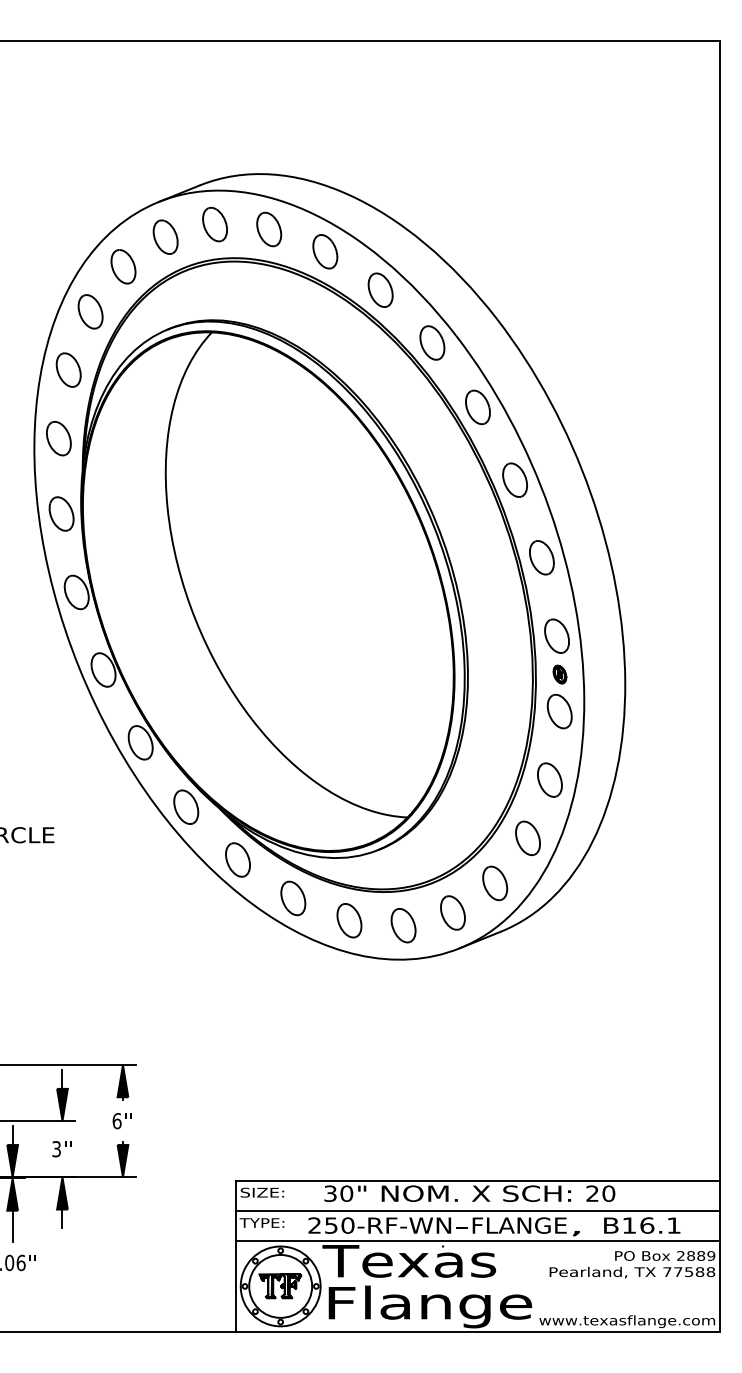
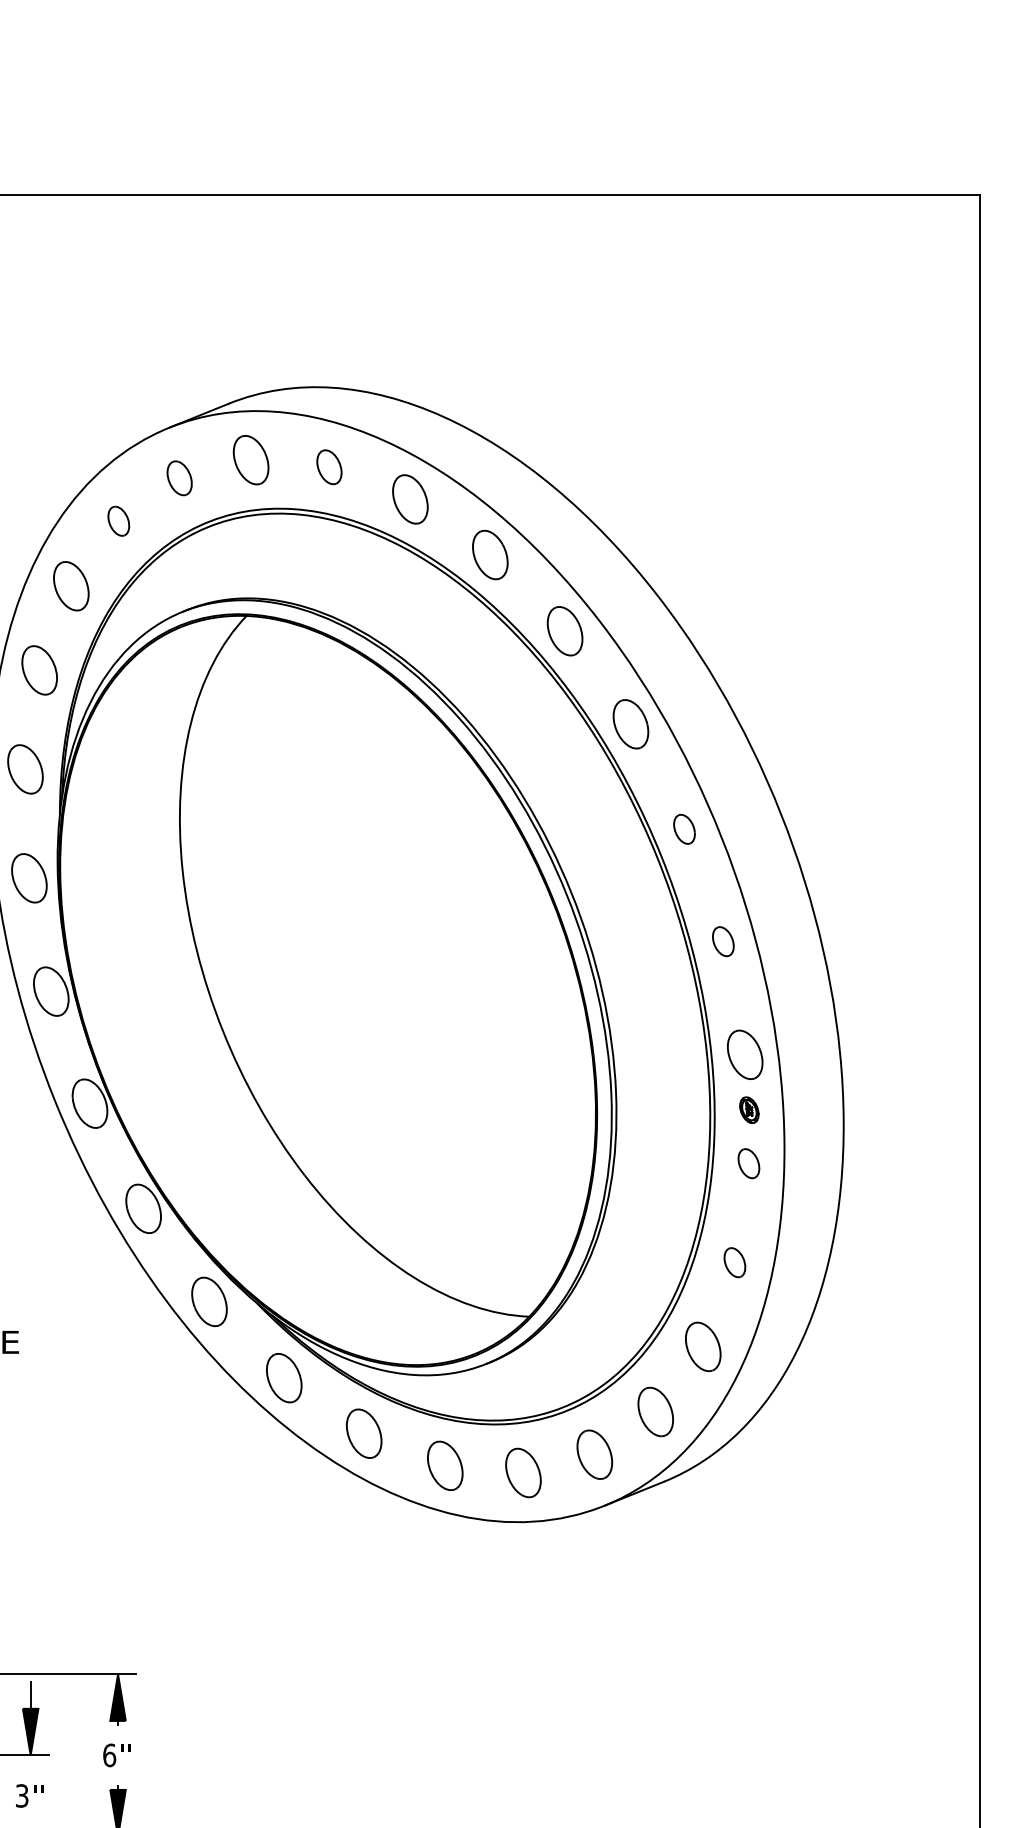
part: (269, 229) -> (329, 467), size x0.7
part: (165, 236) -> (179, 477), size x0.7
part: (123, 266) -> (118, 520), size x0.6
part: (514, 479) -> (683, 828), size x0.6
part: (541, 557) -> (722, 941), size x0.6
part: (559, 711) -> (748, 1163), size x0.6
part: (549, 779) -> (734, 1261), size x0.6

